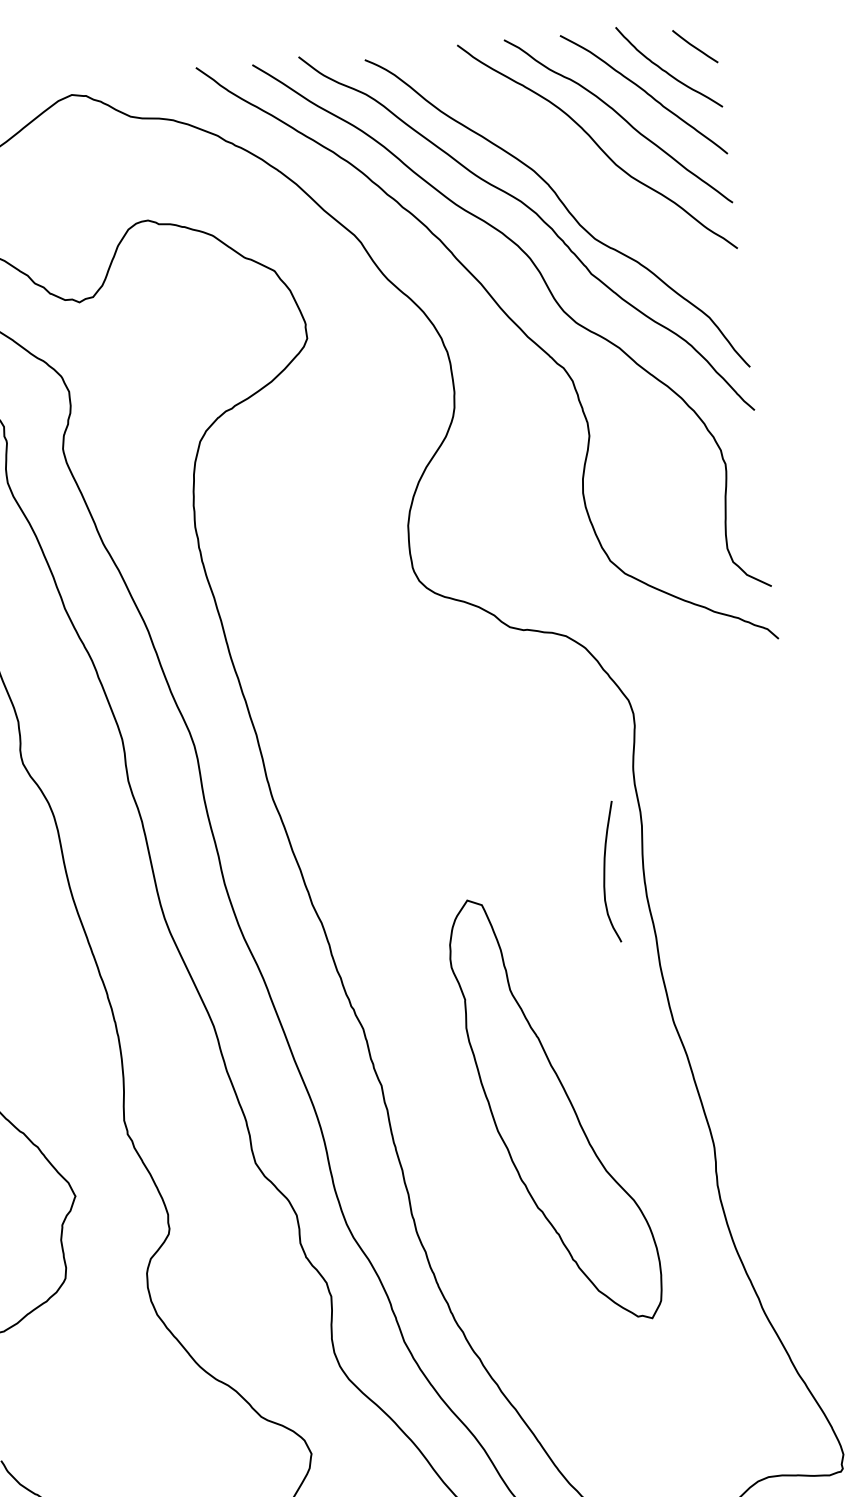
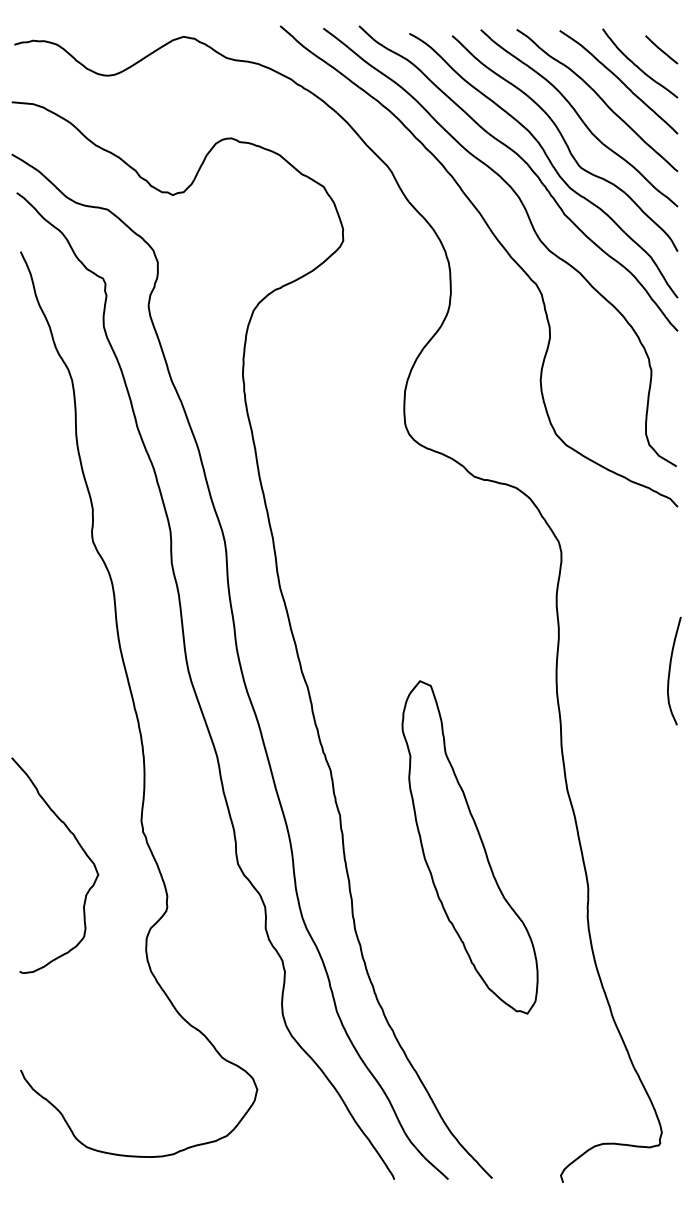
curve: (581, 180) -> (564, 142), added
curve: (605, 871) -> (670, 670), moved

